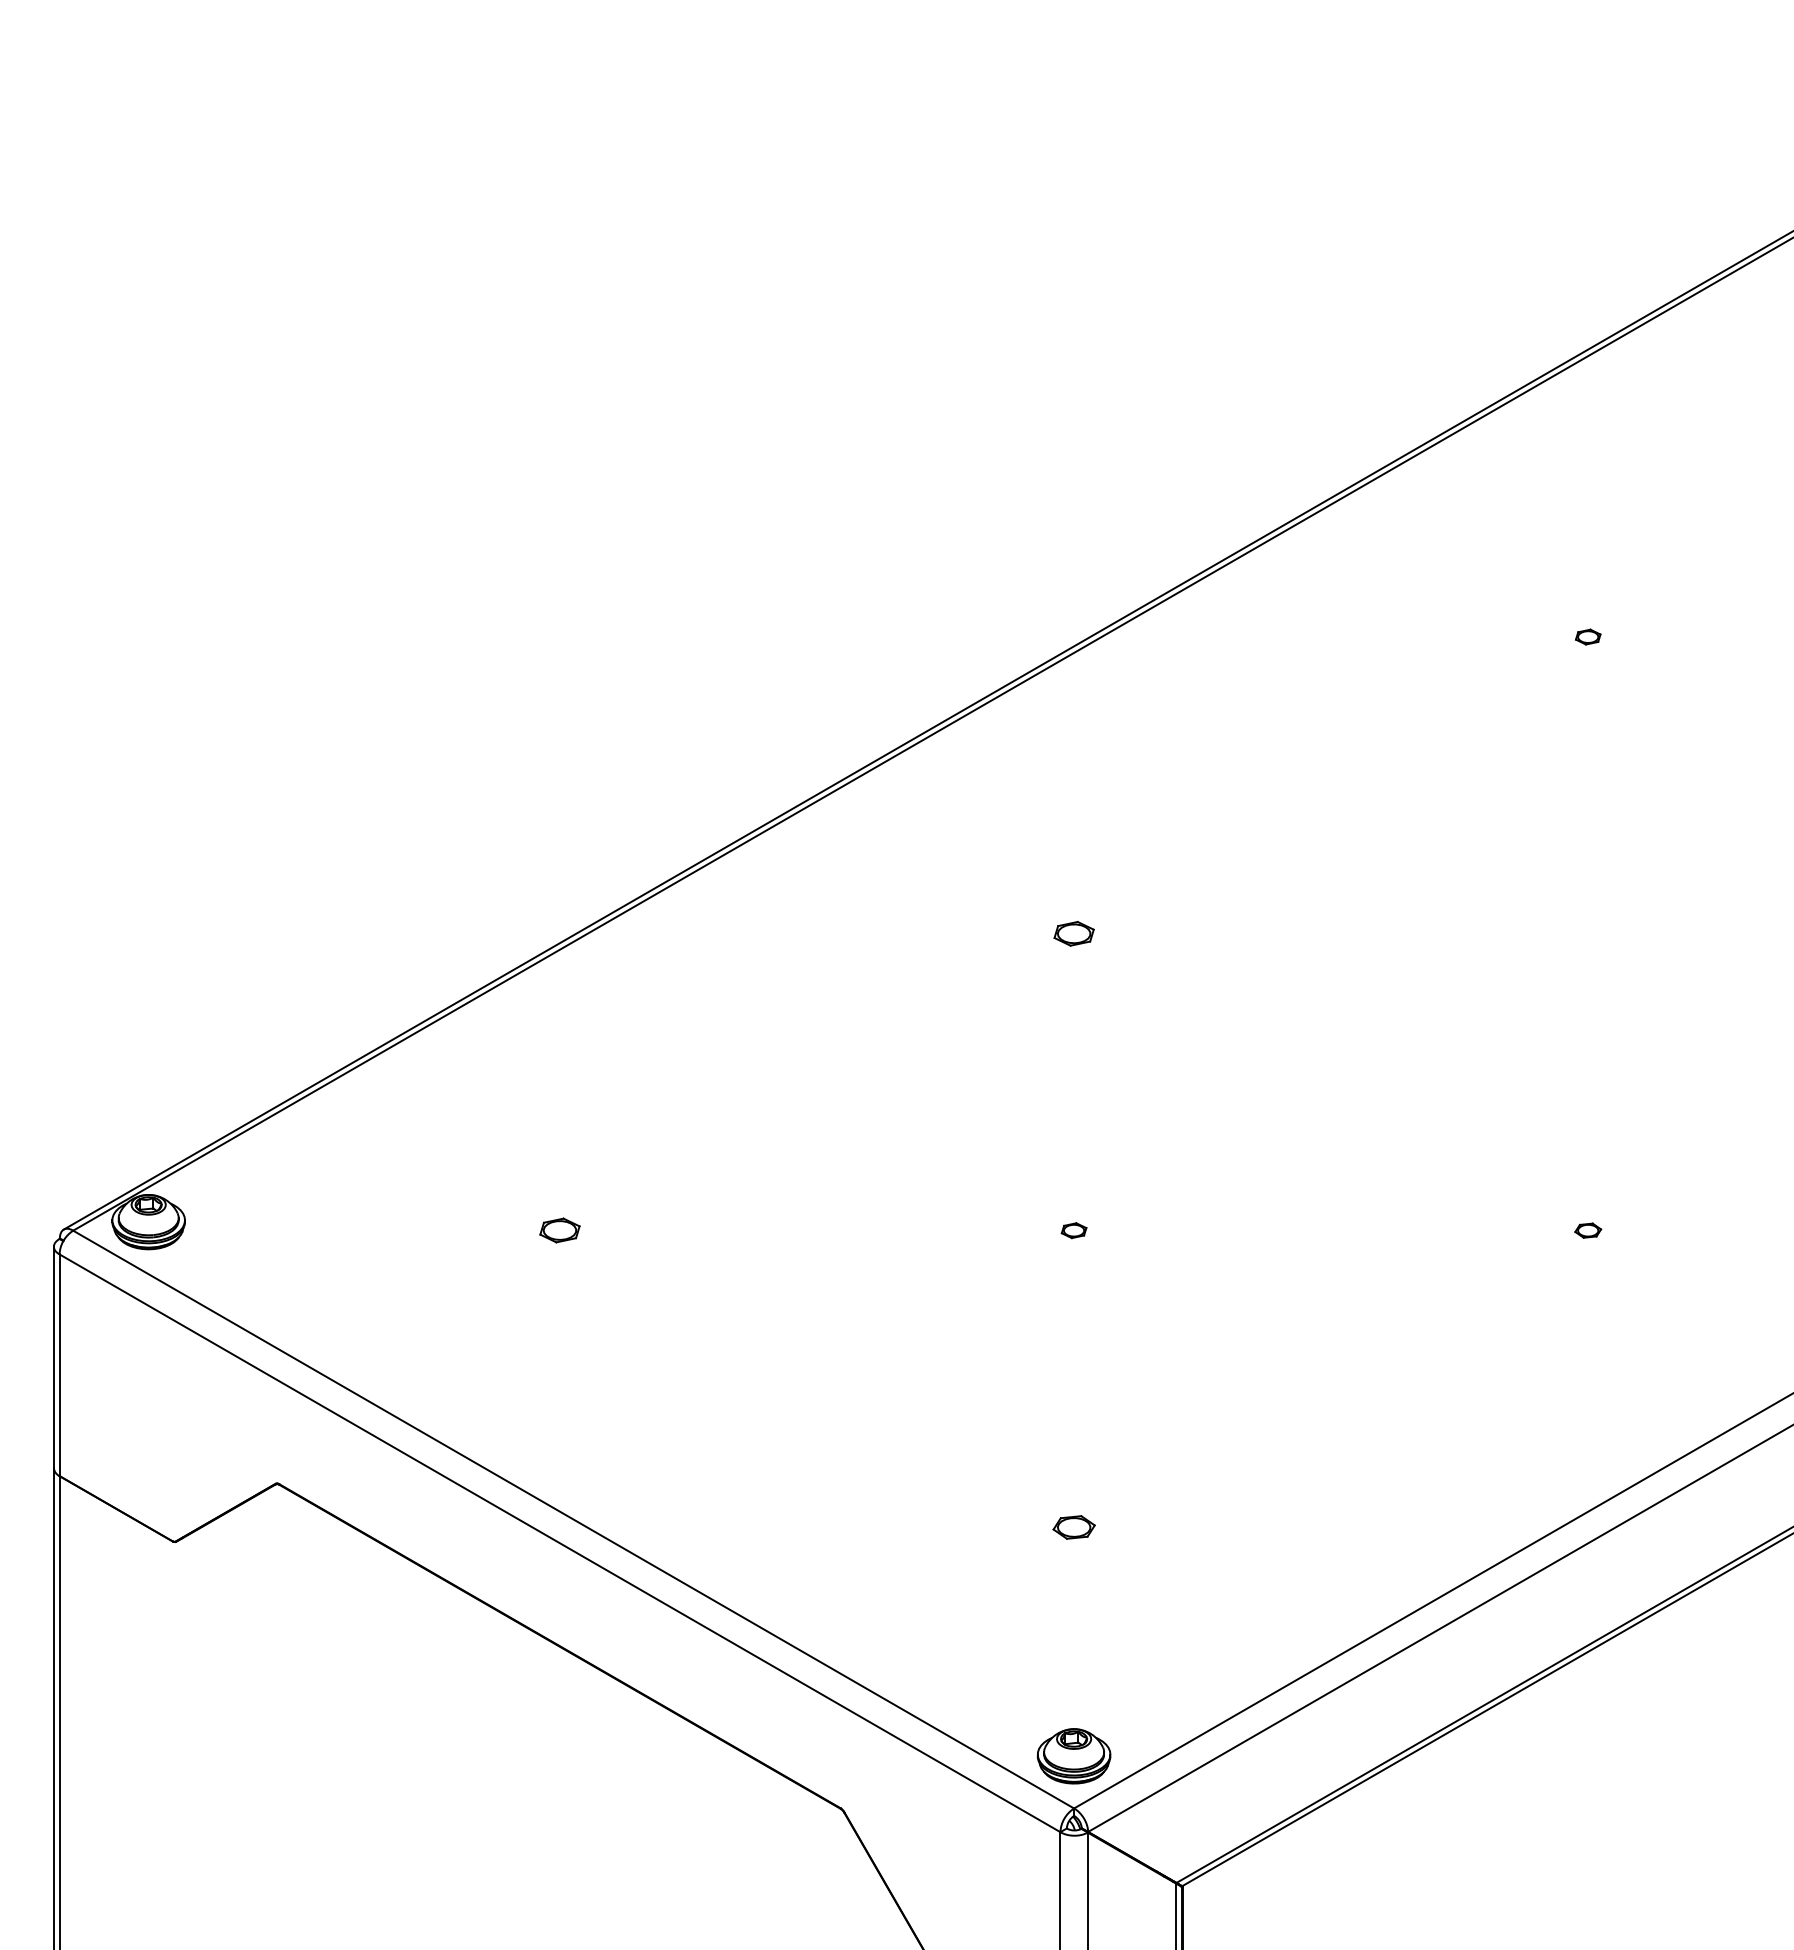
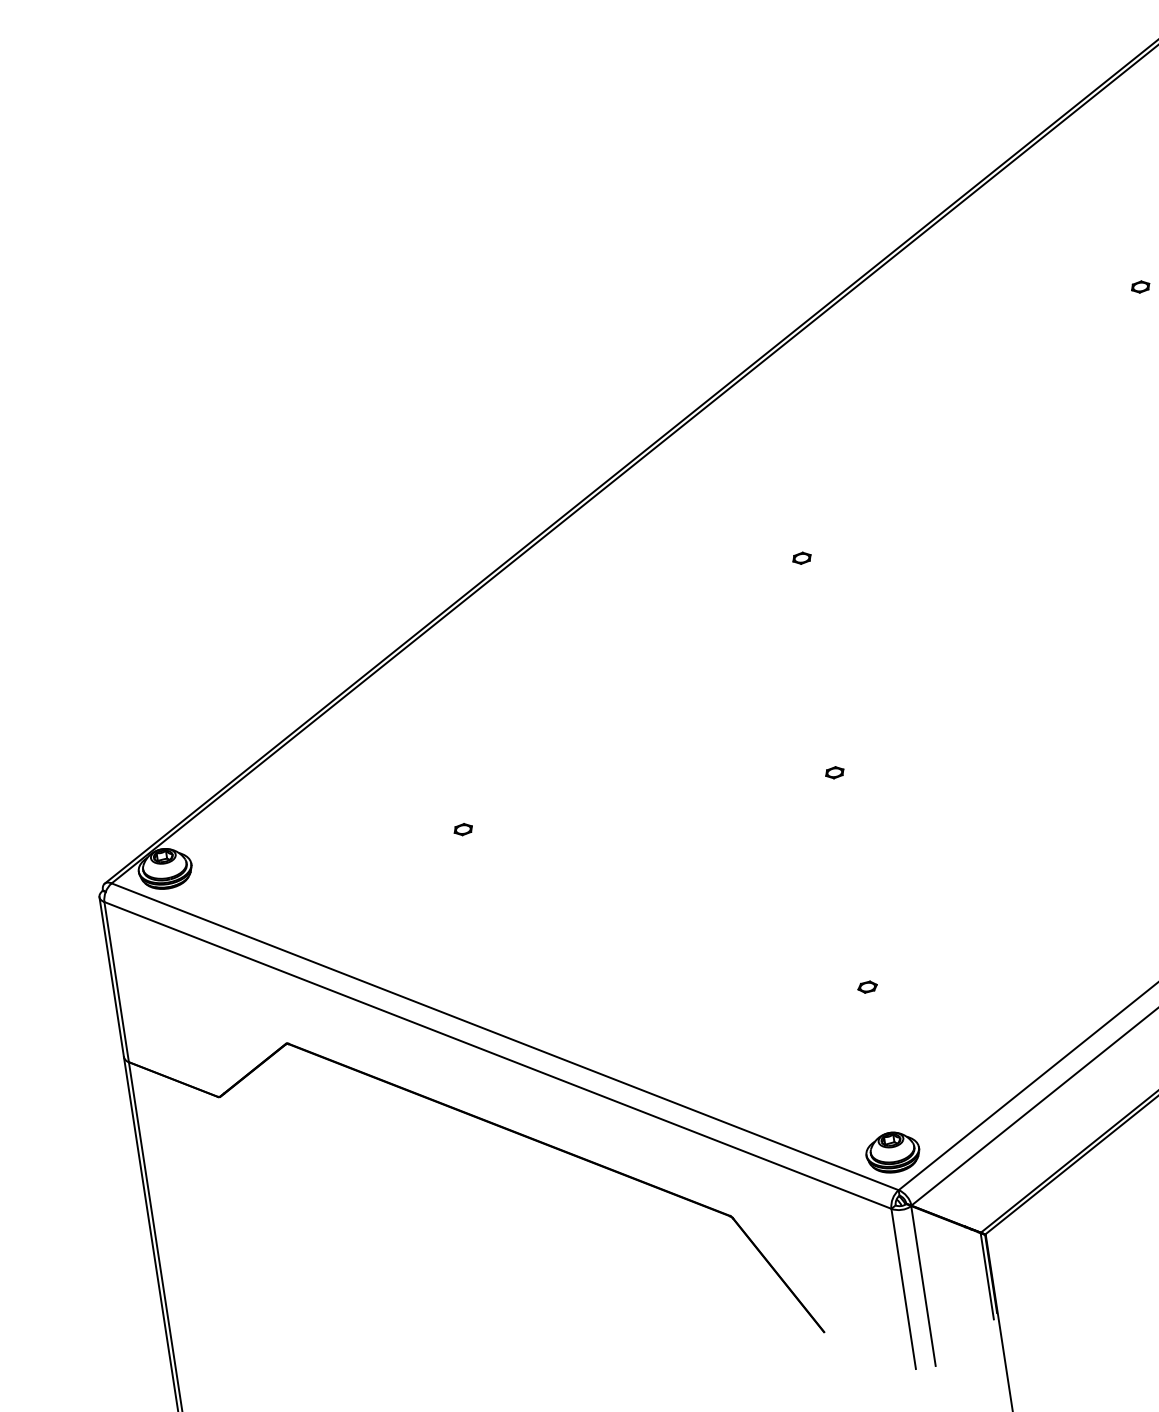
part: (1073, 933) -> (801, 558), size x0.62
part: (559, 1230) -> (462, 829), size x0.62
part: (1073, 1527) -> (867, 987), size x0.62

